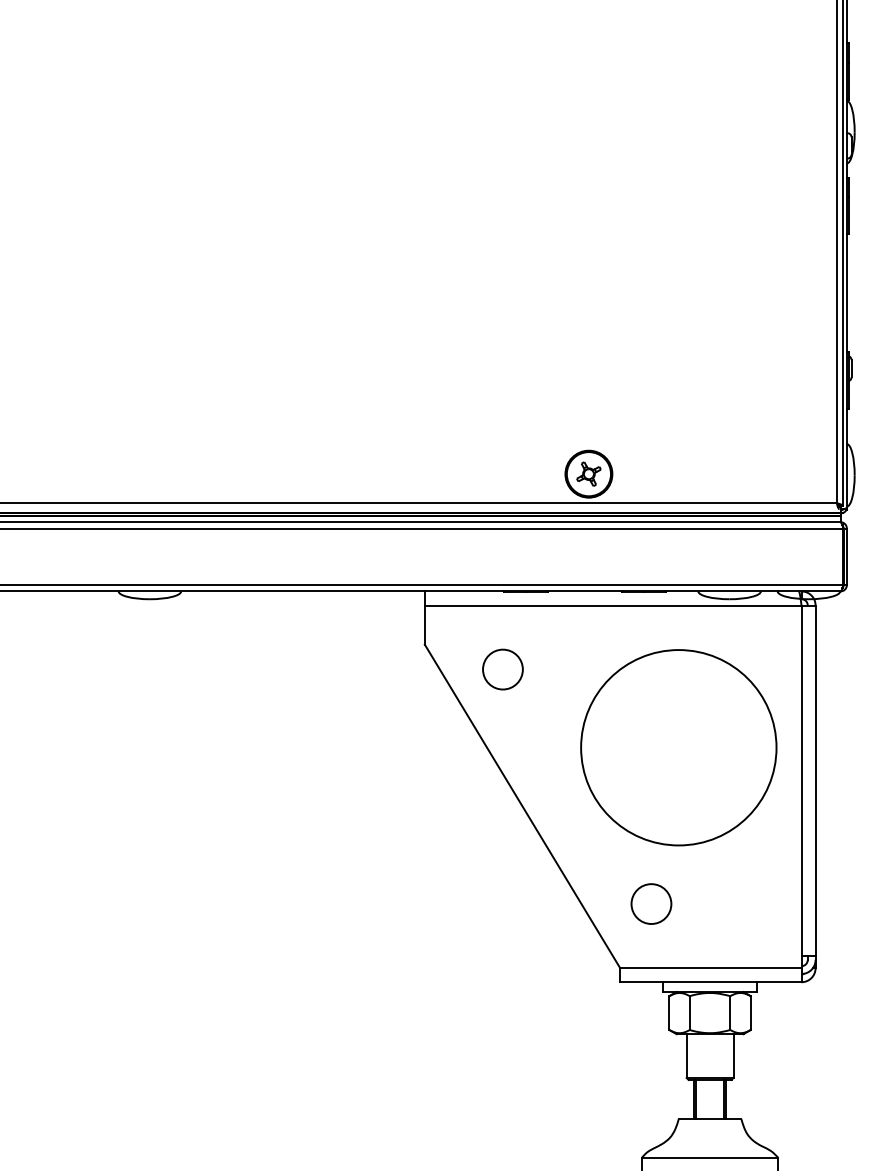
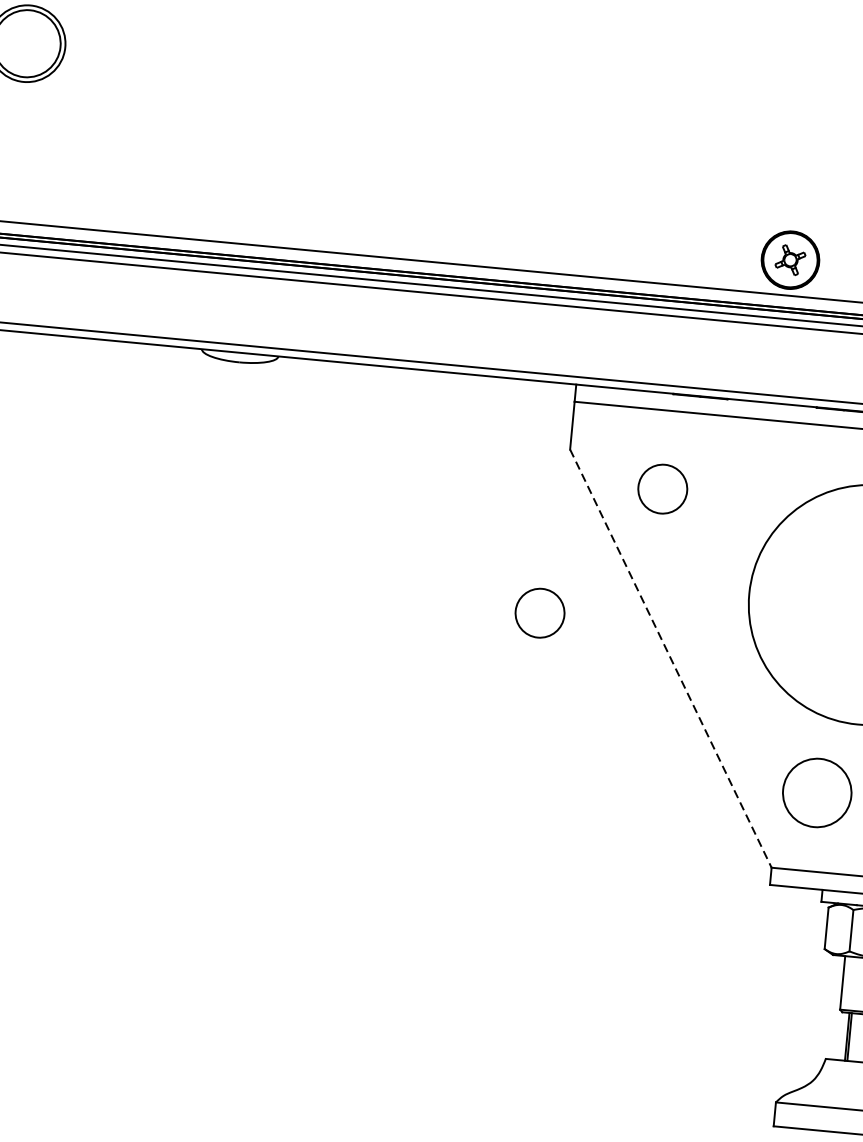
circle: (412, 779) -> (539, 613), added
line: (522, 806) -> (670, 658), solid -> dashed
circle: (651, 904) -> (817, 793), size x1.4

